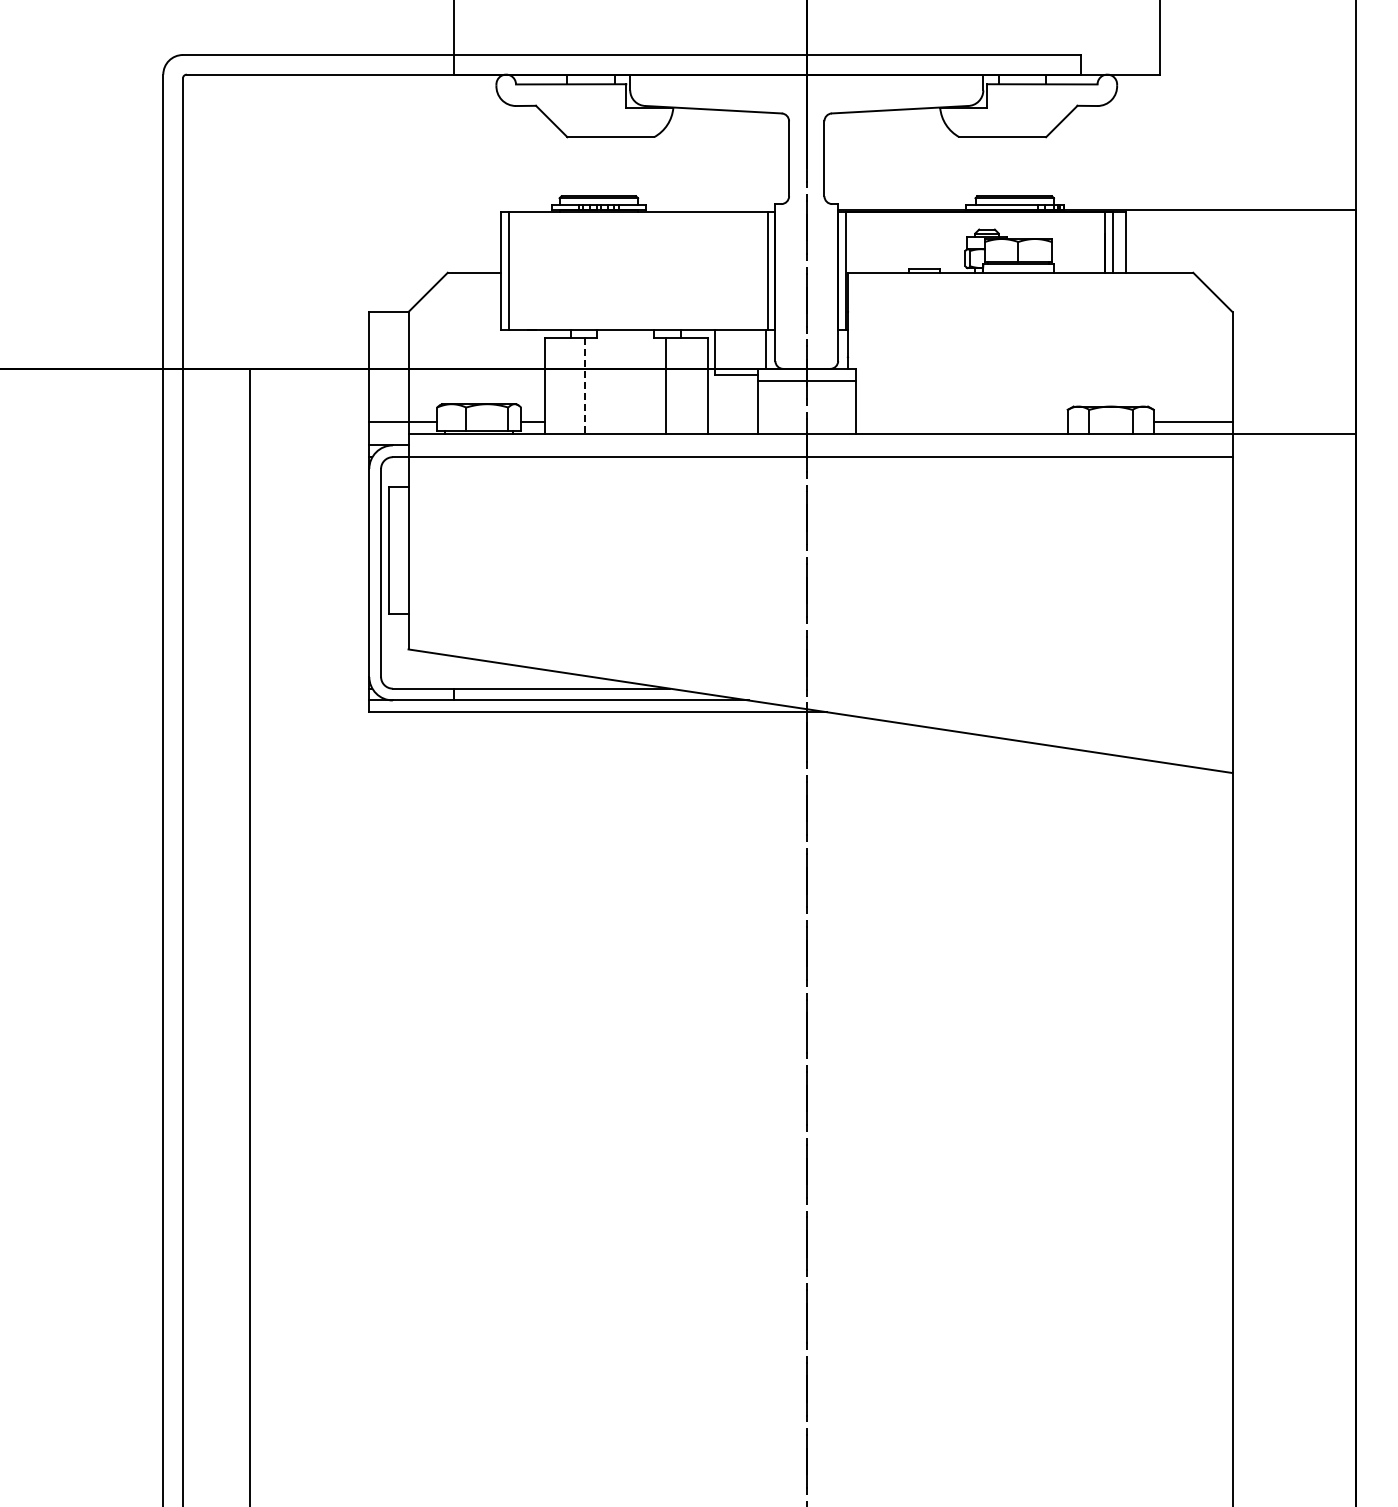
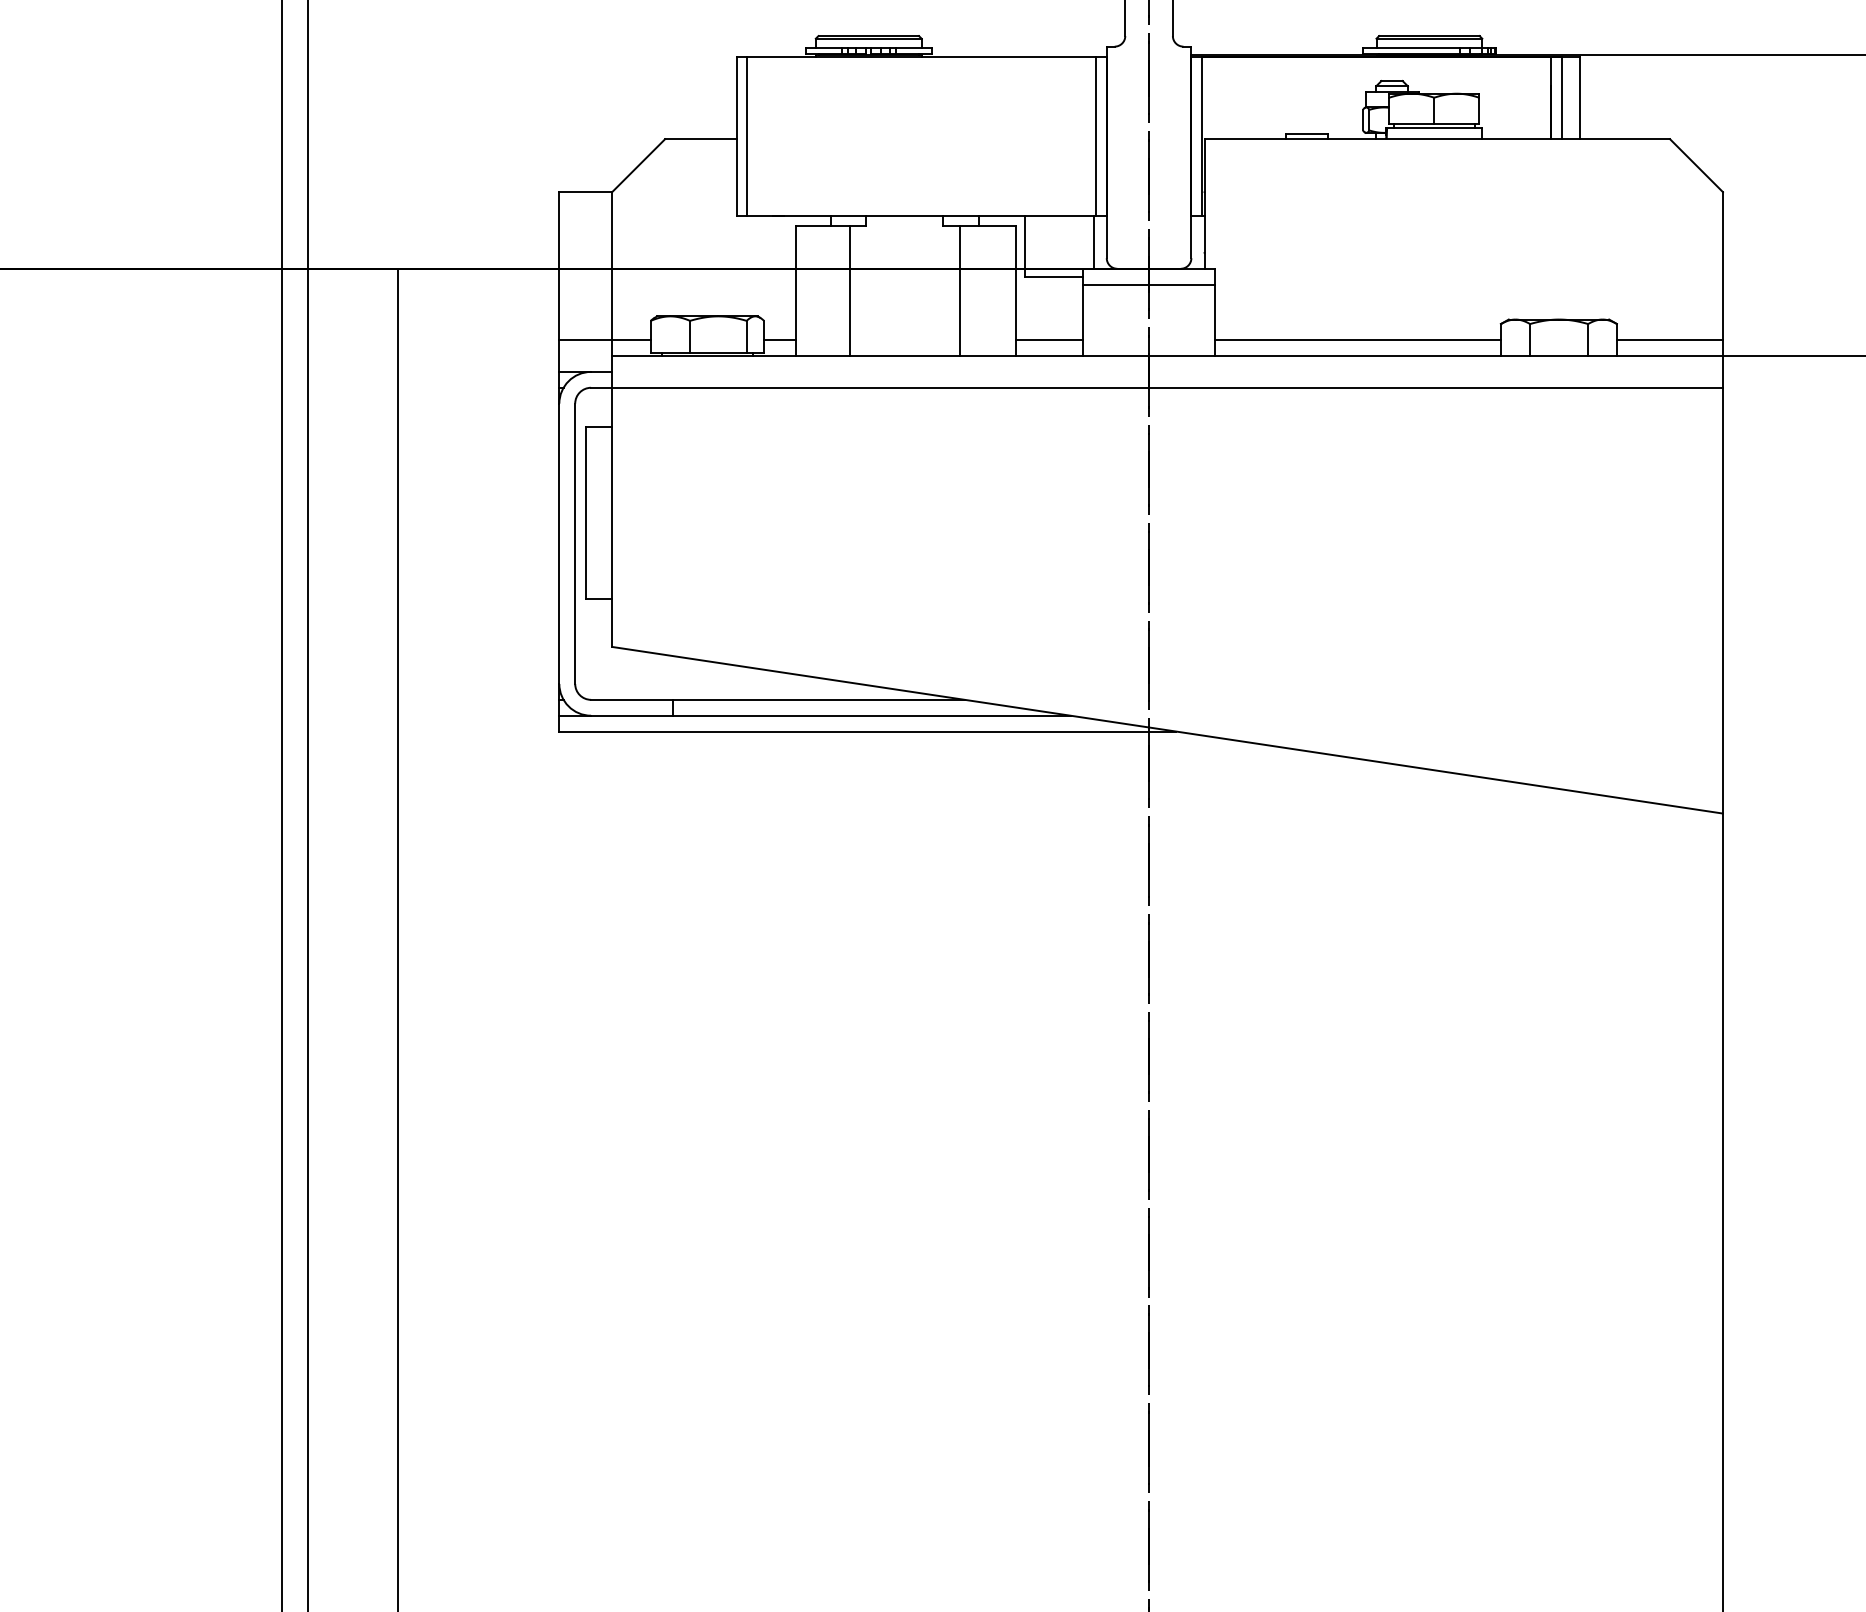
line: (584, 386) -> (849, 292), dashed -> solid
line: (732, 421) -> (1048, 339), added
line: (961, 421) -> (1357, 339), added

